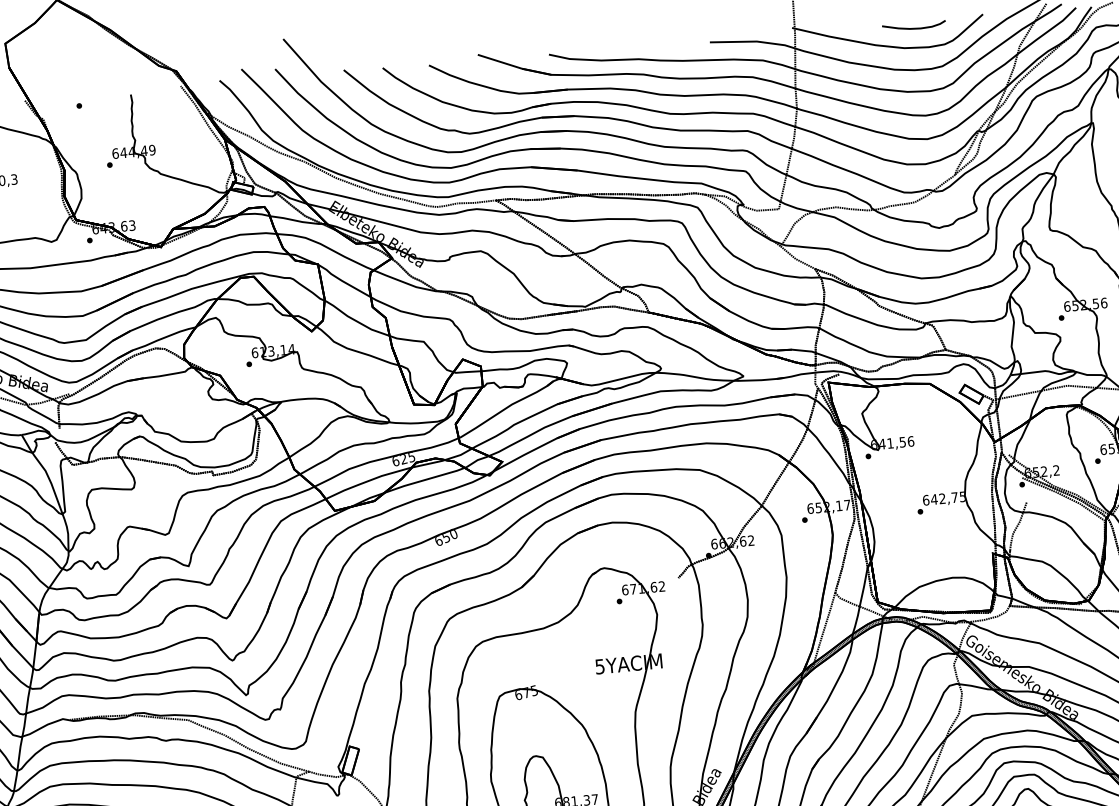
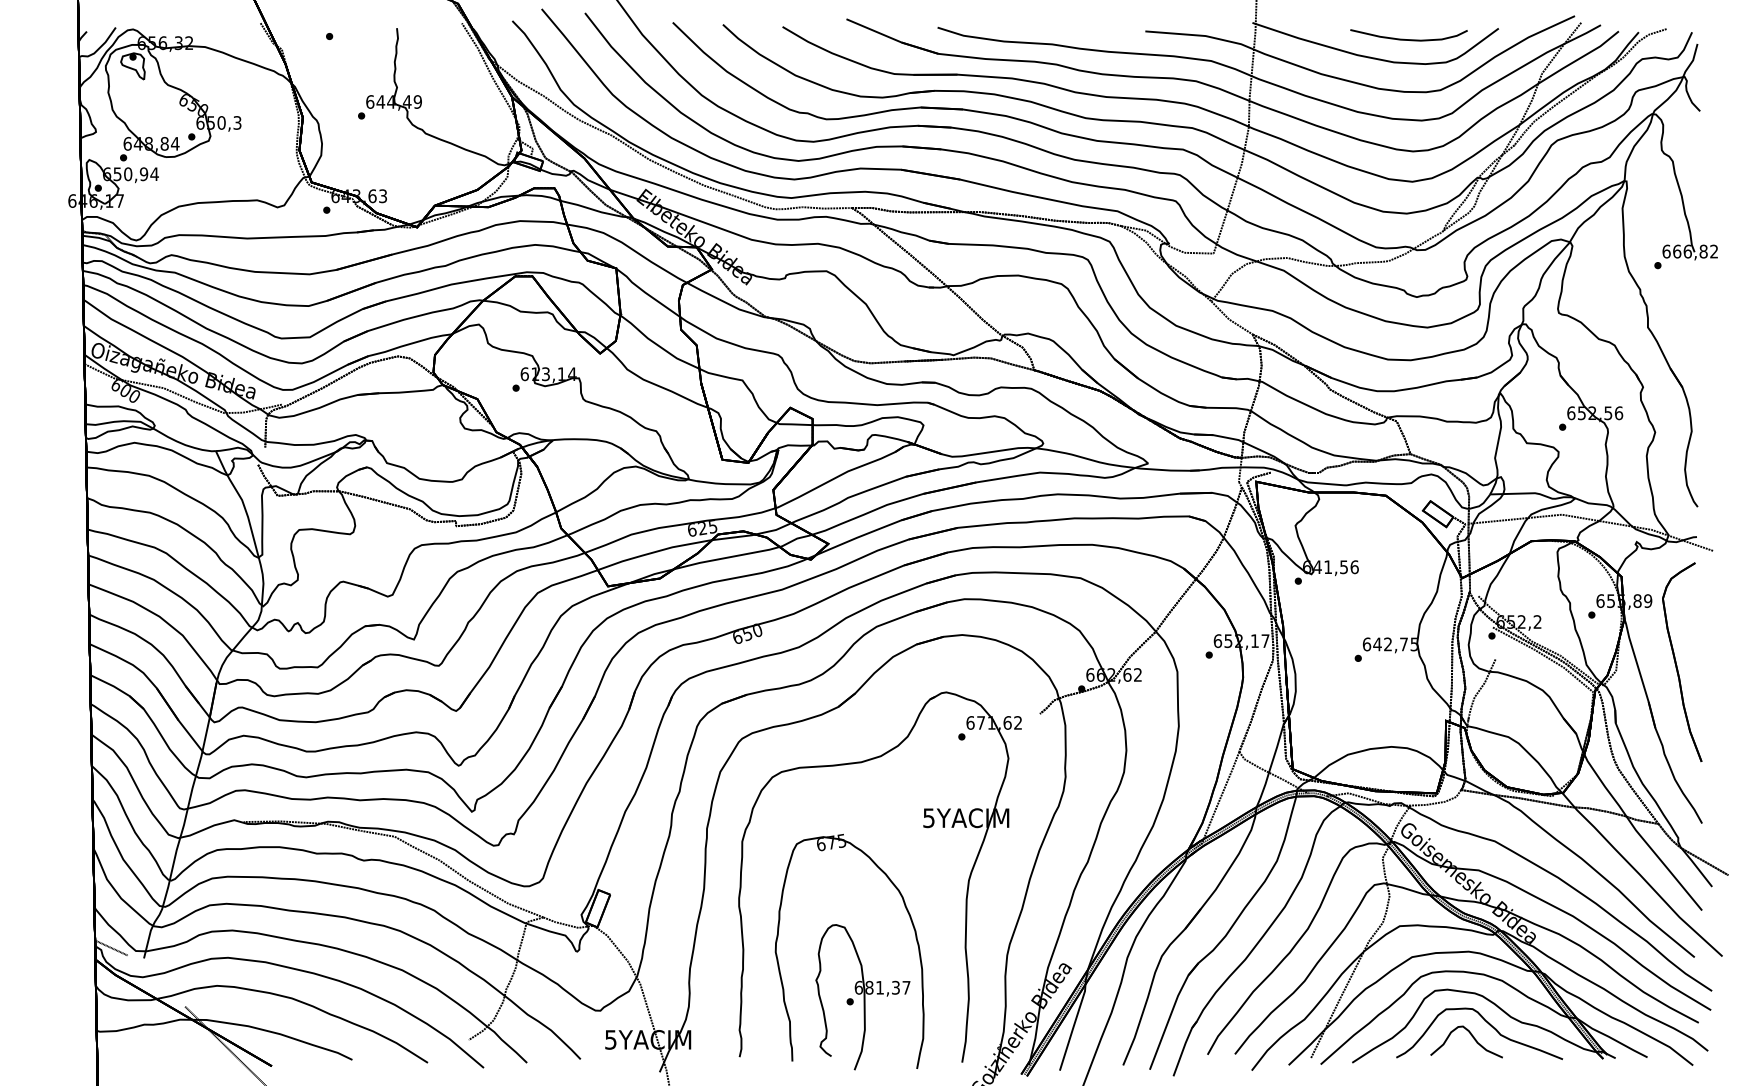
part: (913, 26) -> (1408, 35), size x1.43

